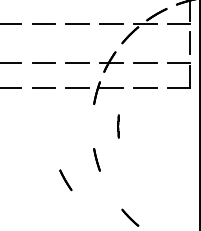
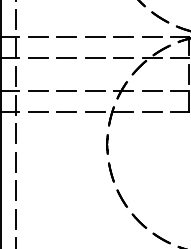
line: (118, 126) -> (107, 144), moved
line: (64, 180) -> (121, 198), moved

